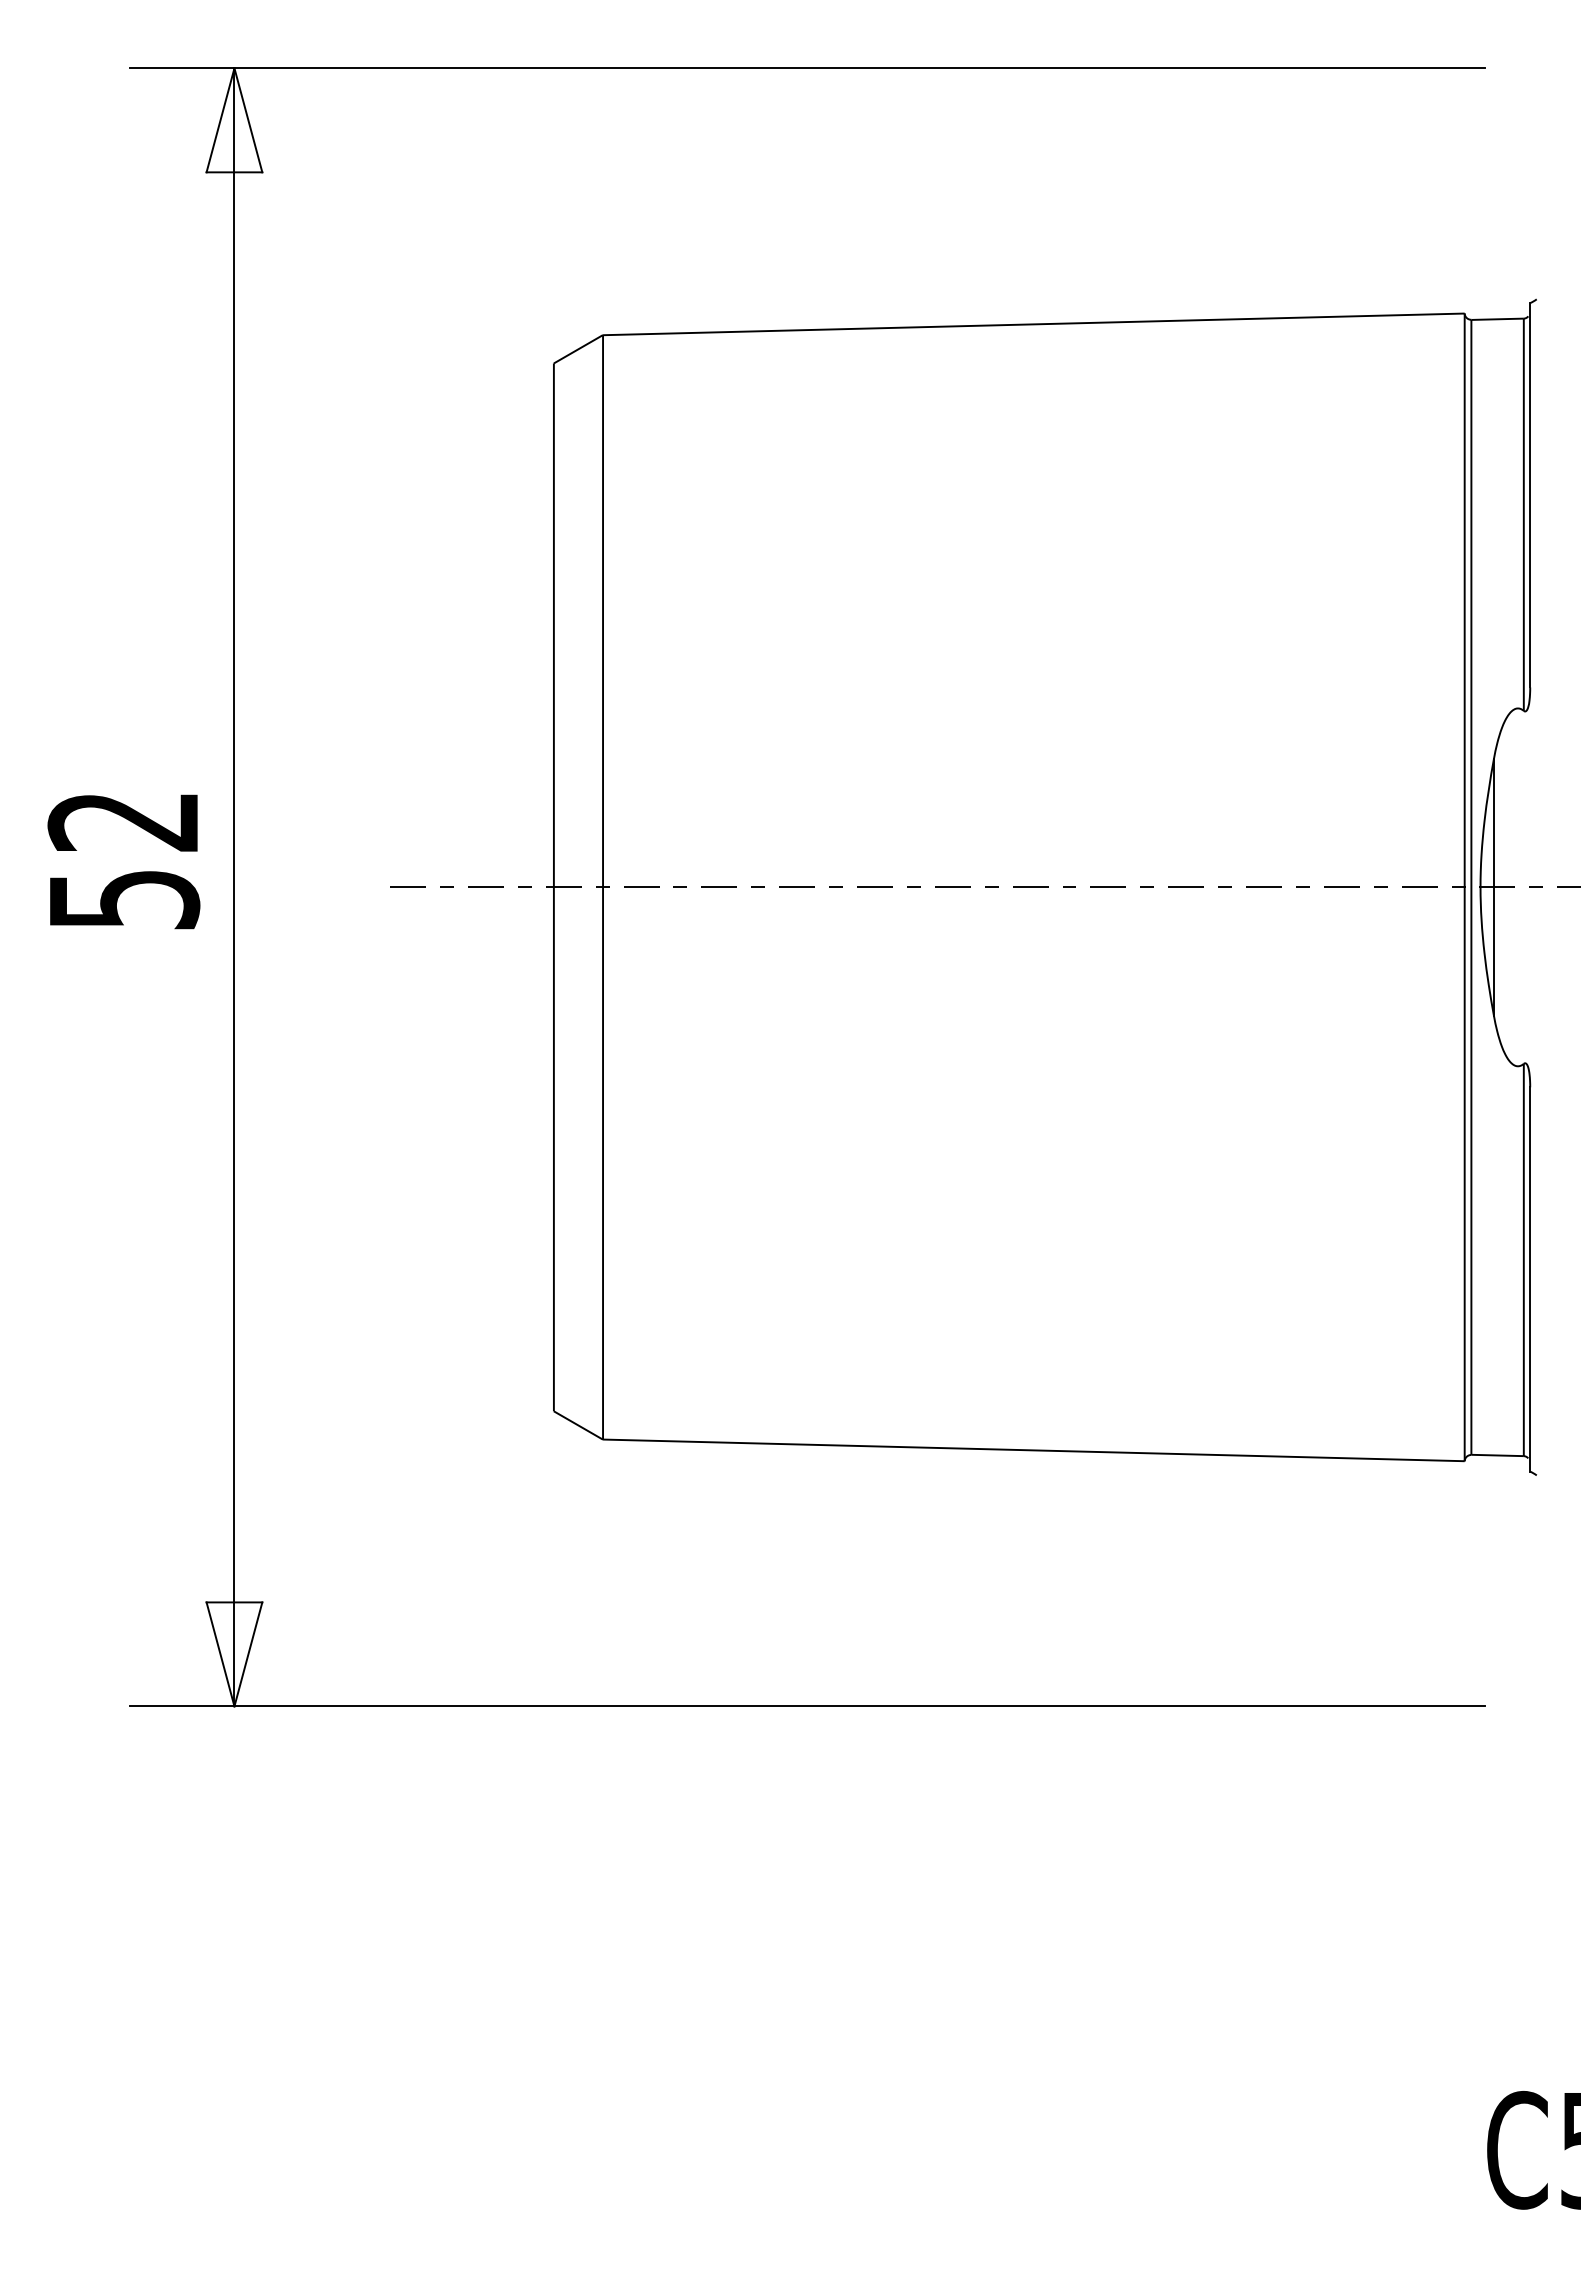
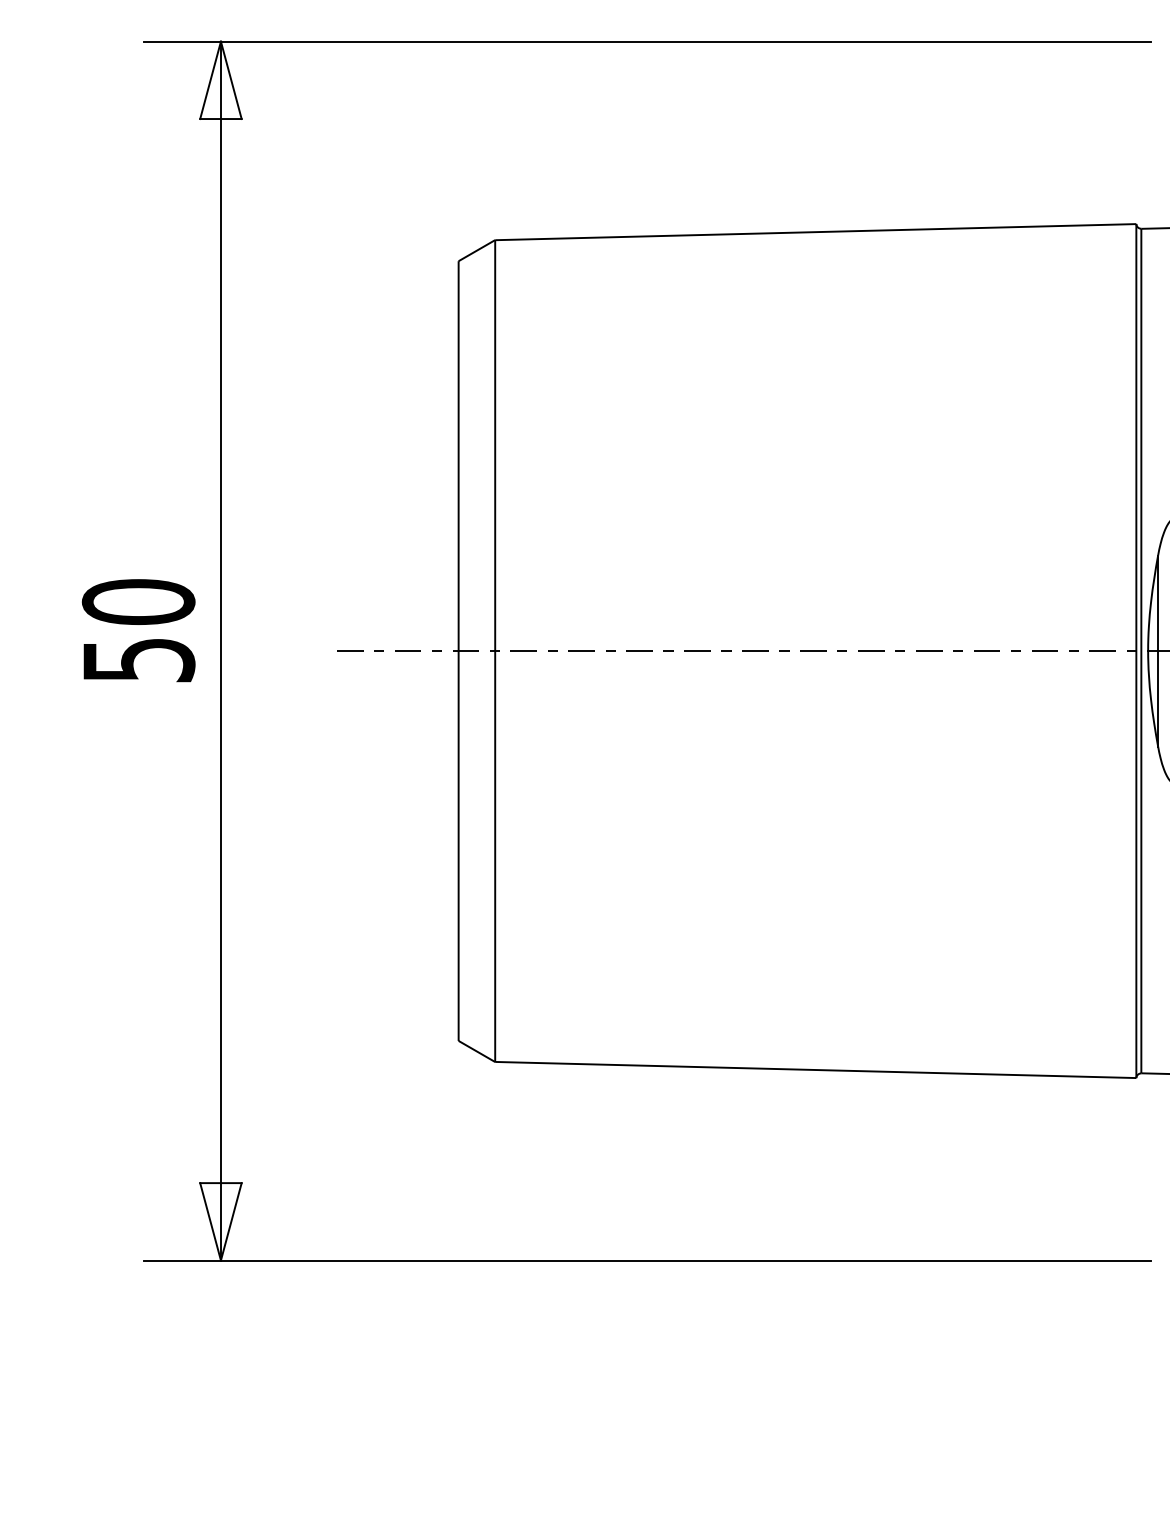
text: (123, 821) -> (138, 602), 52 -> 50

